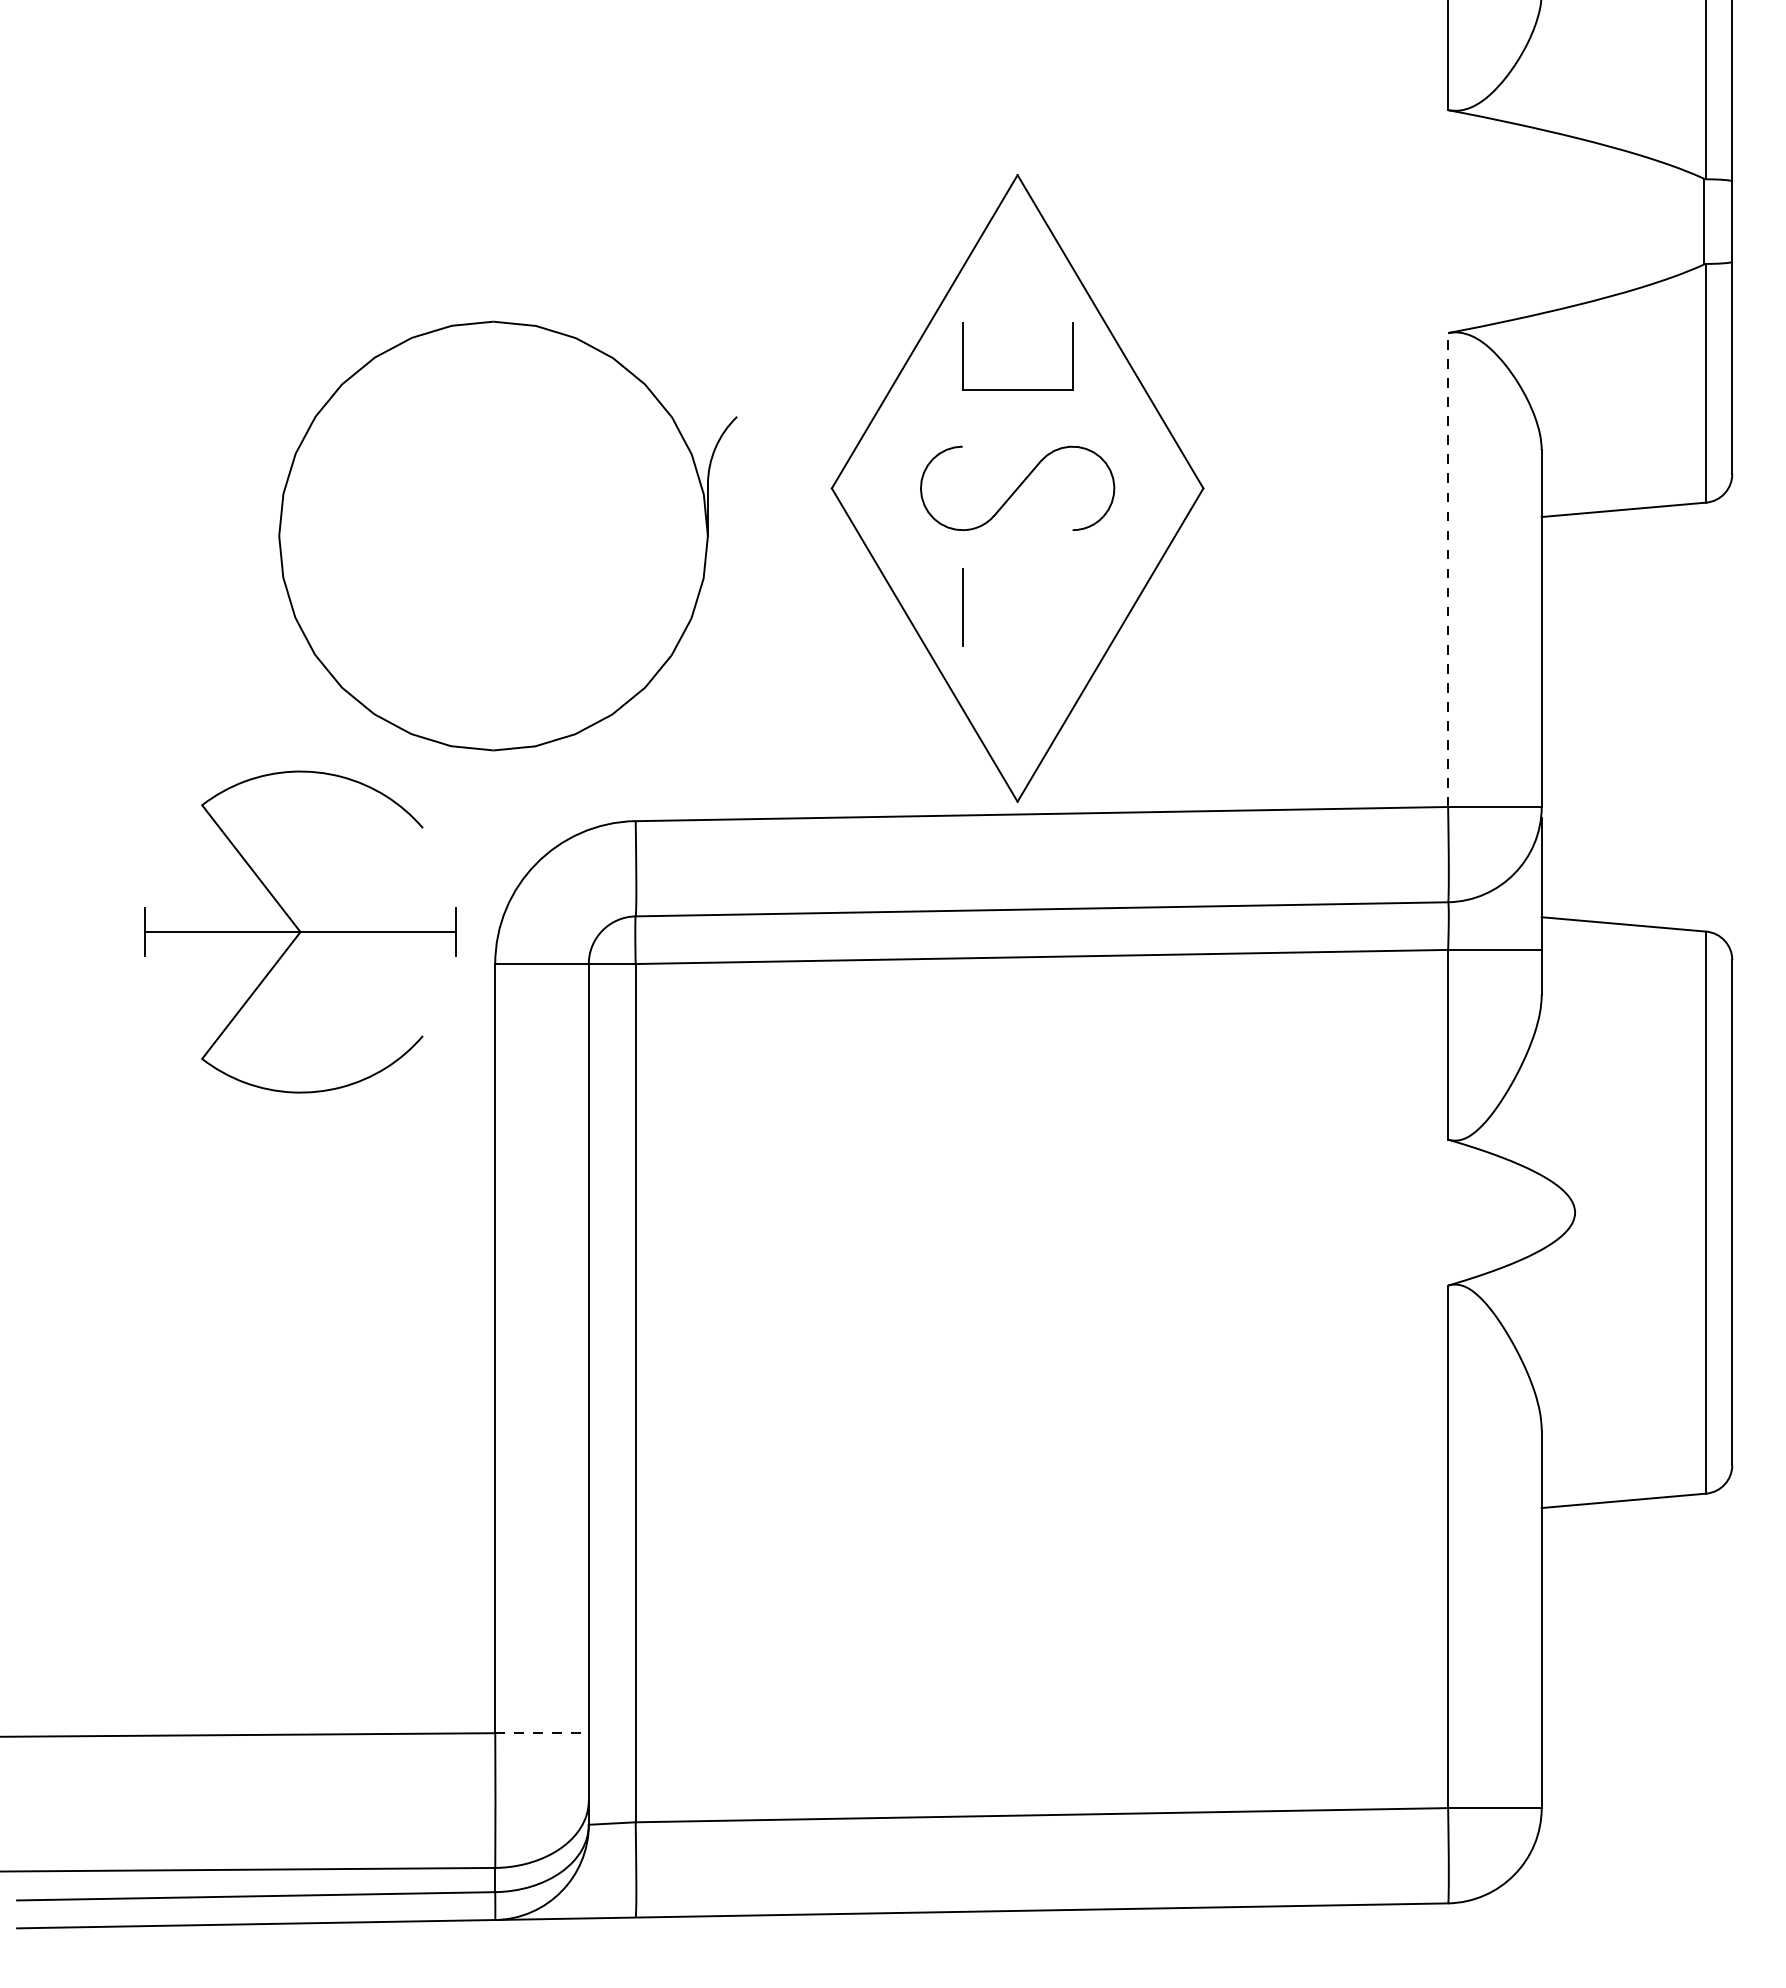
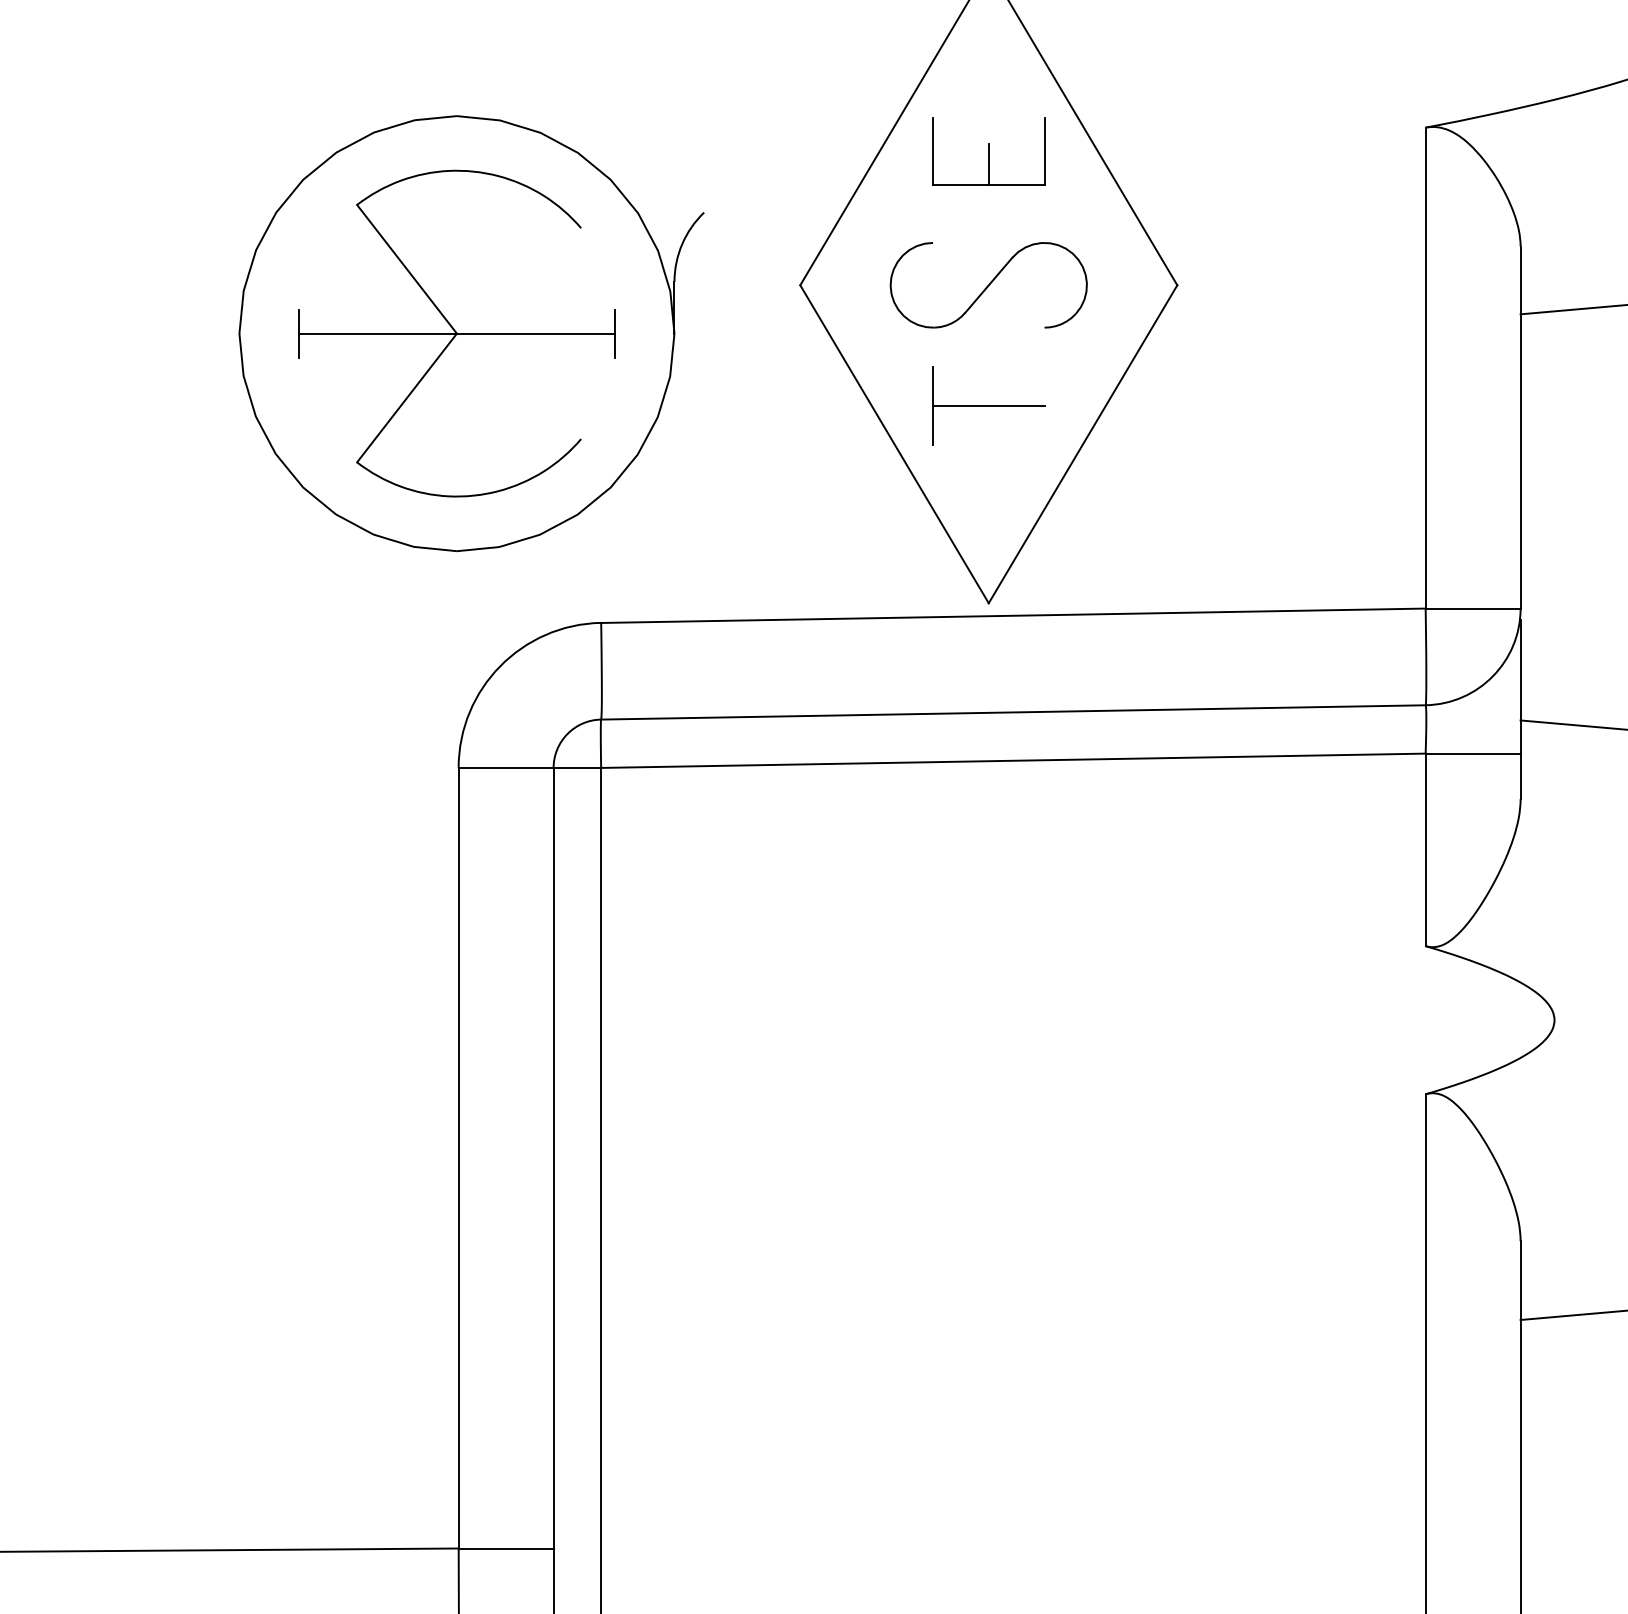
line: (1017, 368) -> (988, 163), added
line: (1448, 570) -> (1426, 368), dashed -> solid
line: (1017, 607) -> (988, 406), added
part: (300, 931) -> (456, 333), moved
line: (542, 1733) -> (506, 1548), dashed -> solid

